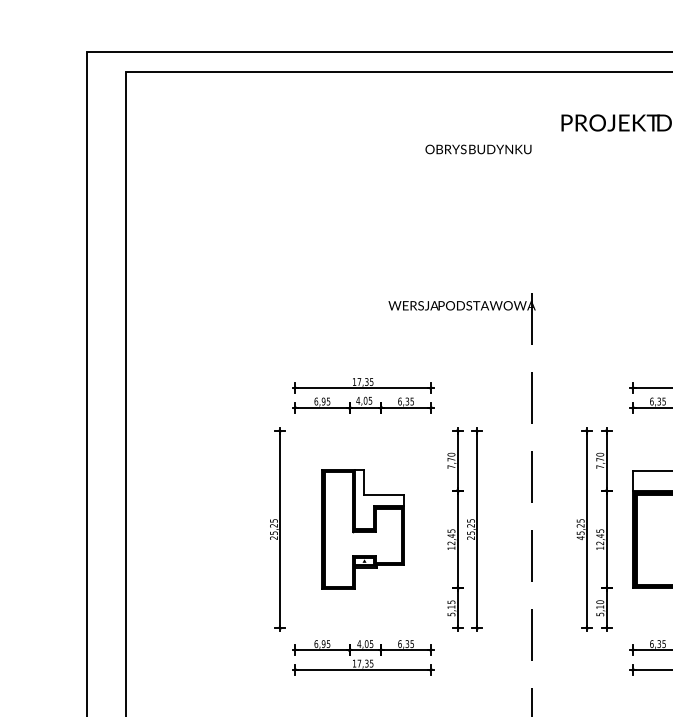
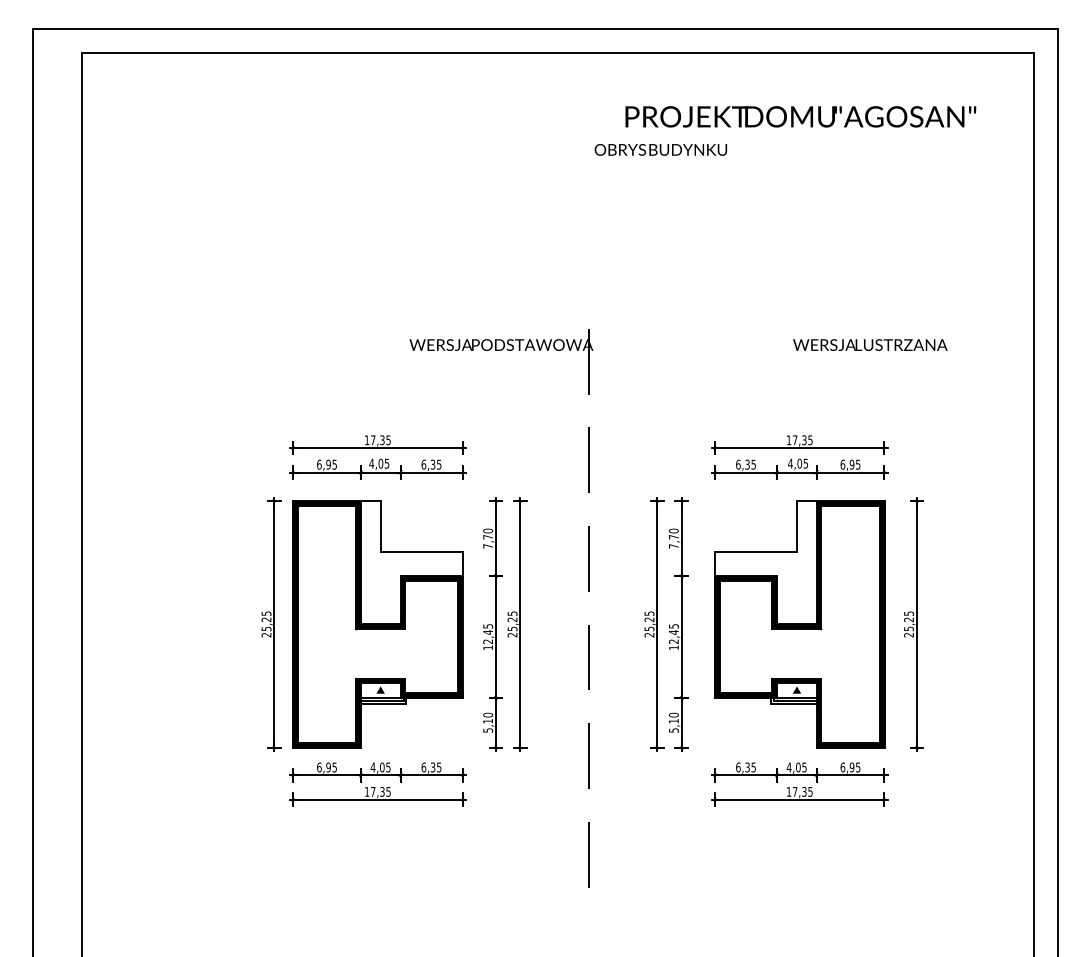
text: (478, 149) -> (660, 149), moved
part: (362, 529) -> (377, 624), size x1.67
text: (580, 537) -> (649, 634), 45,25 -> 25,25
text: (451, 601) -> (488, 714), 5,15 -> 5,10

